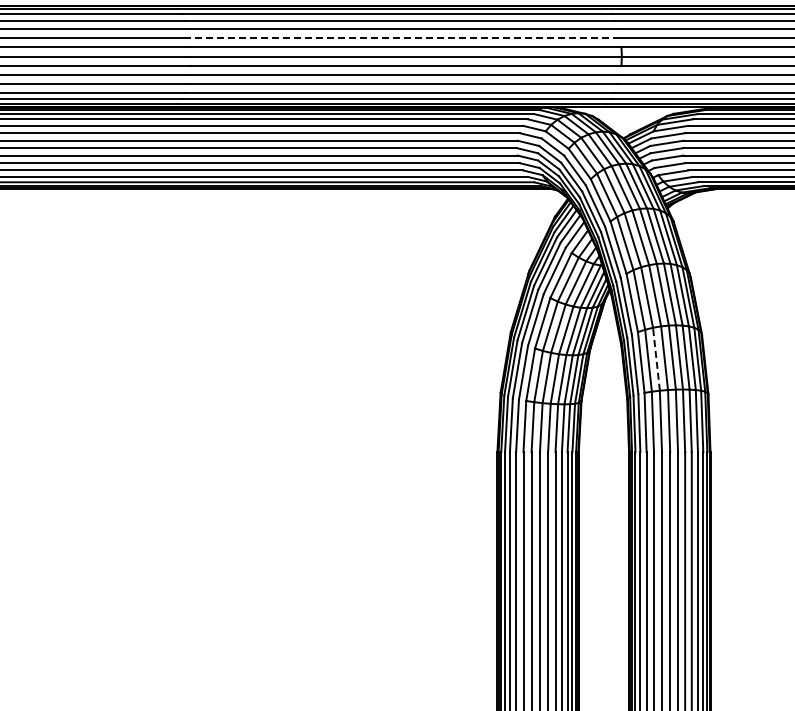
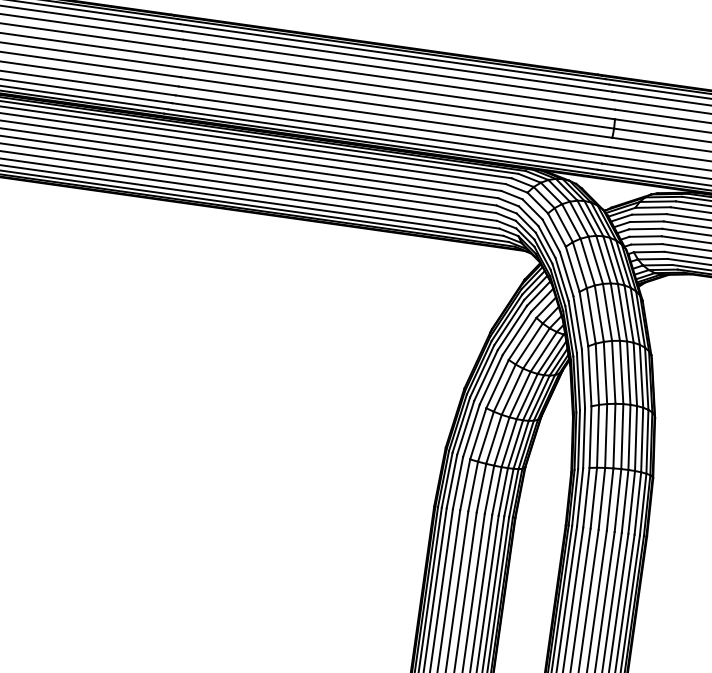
line: (404, 37) -> (399, 79), dashed -> solid
line: (656, 359) -> (606, 436), dashed -> solid

